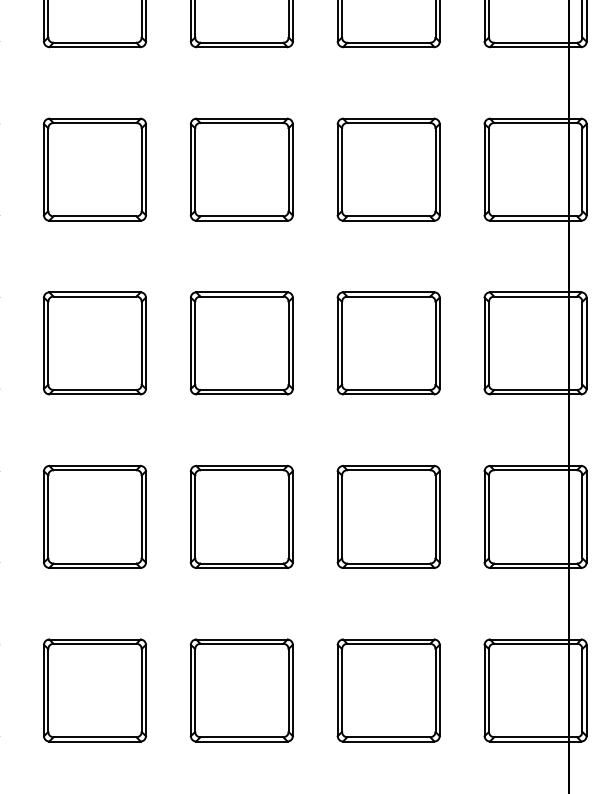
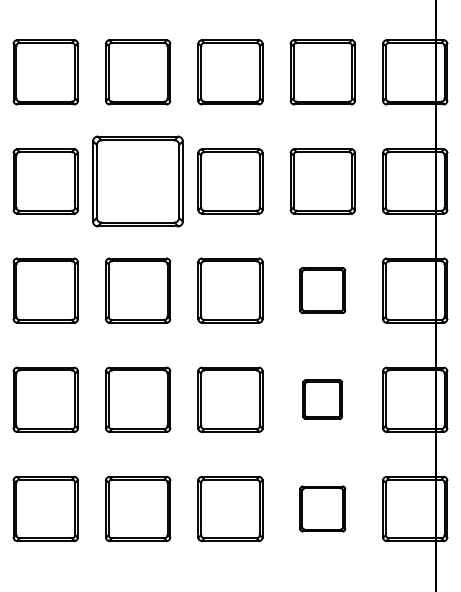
part: (95, 169) -> (138, 181), size x1.4
part: (388, 343) -> (322, 290), size x0.7
part: (388, 516) -> (322, 399), size x0.6
part: (388, 689) -> (322, 508), size x0.7

